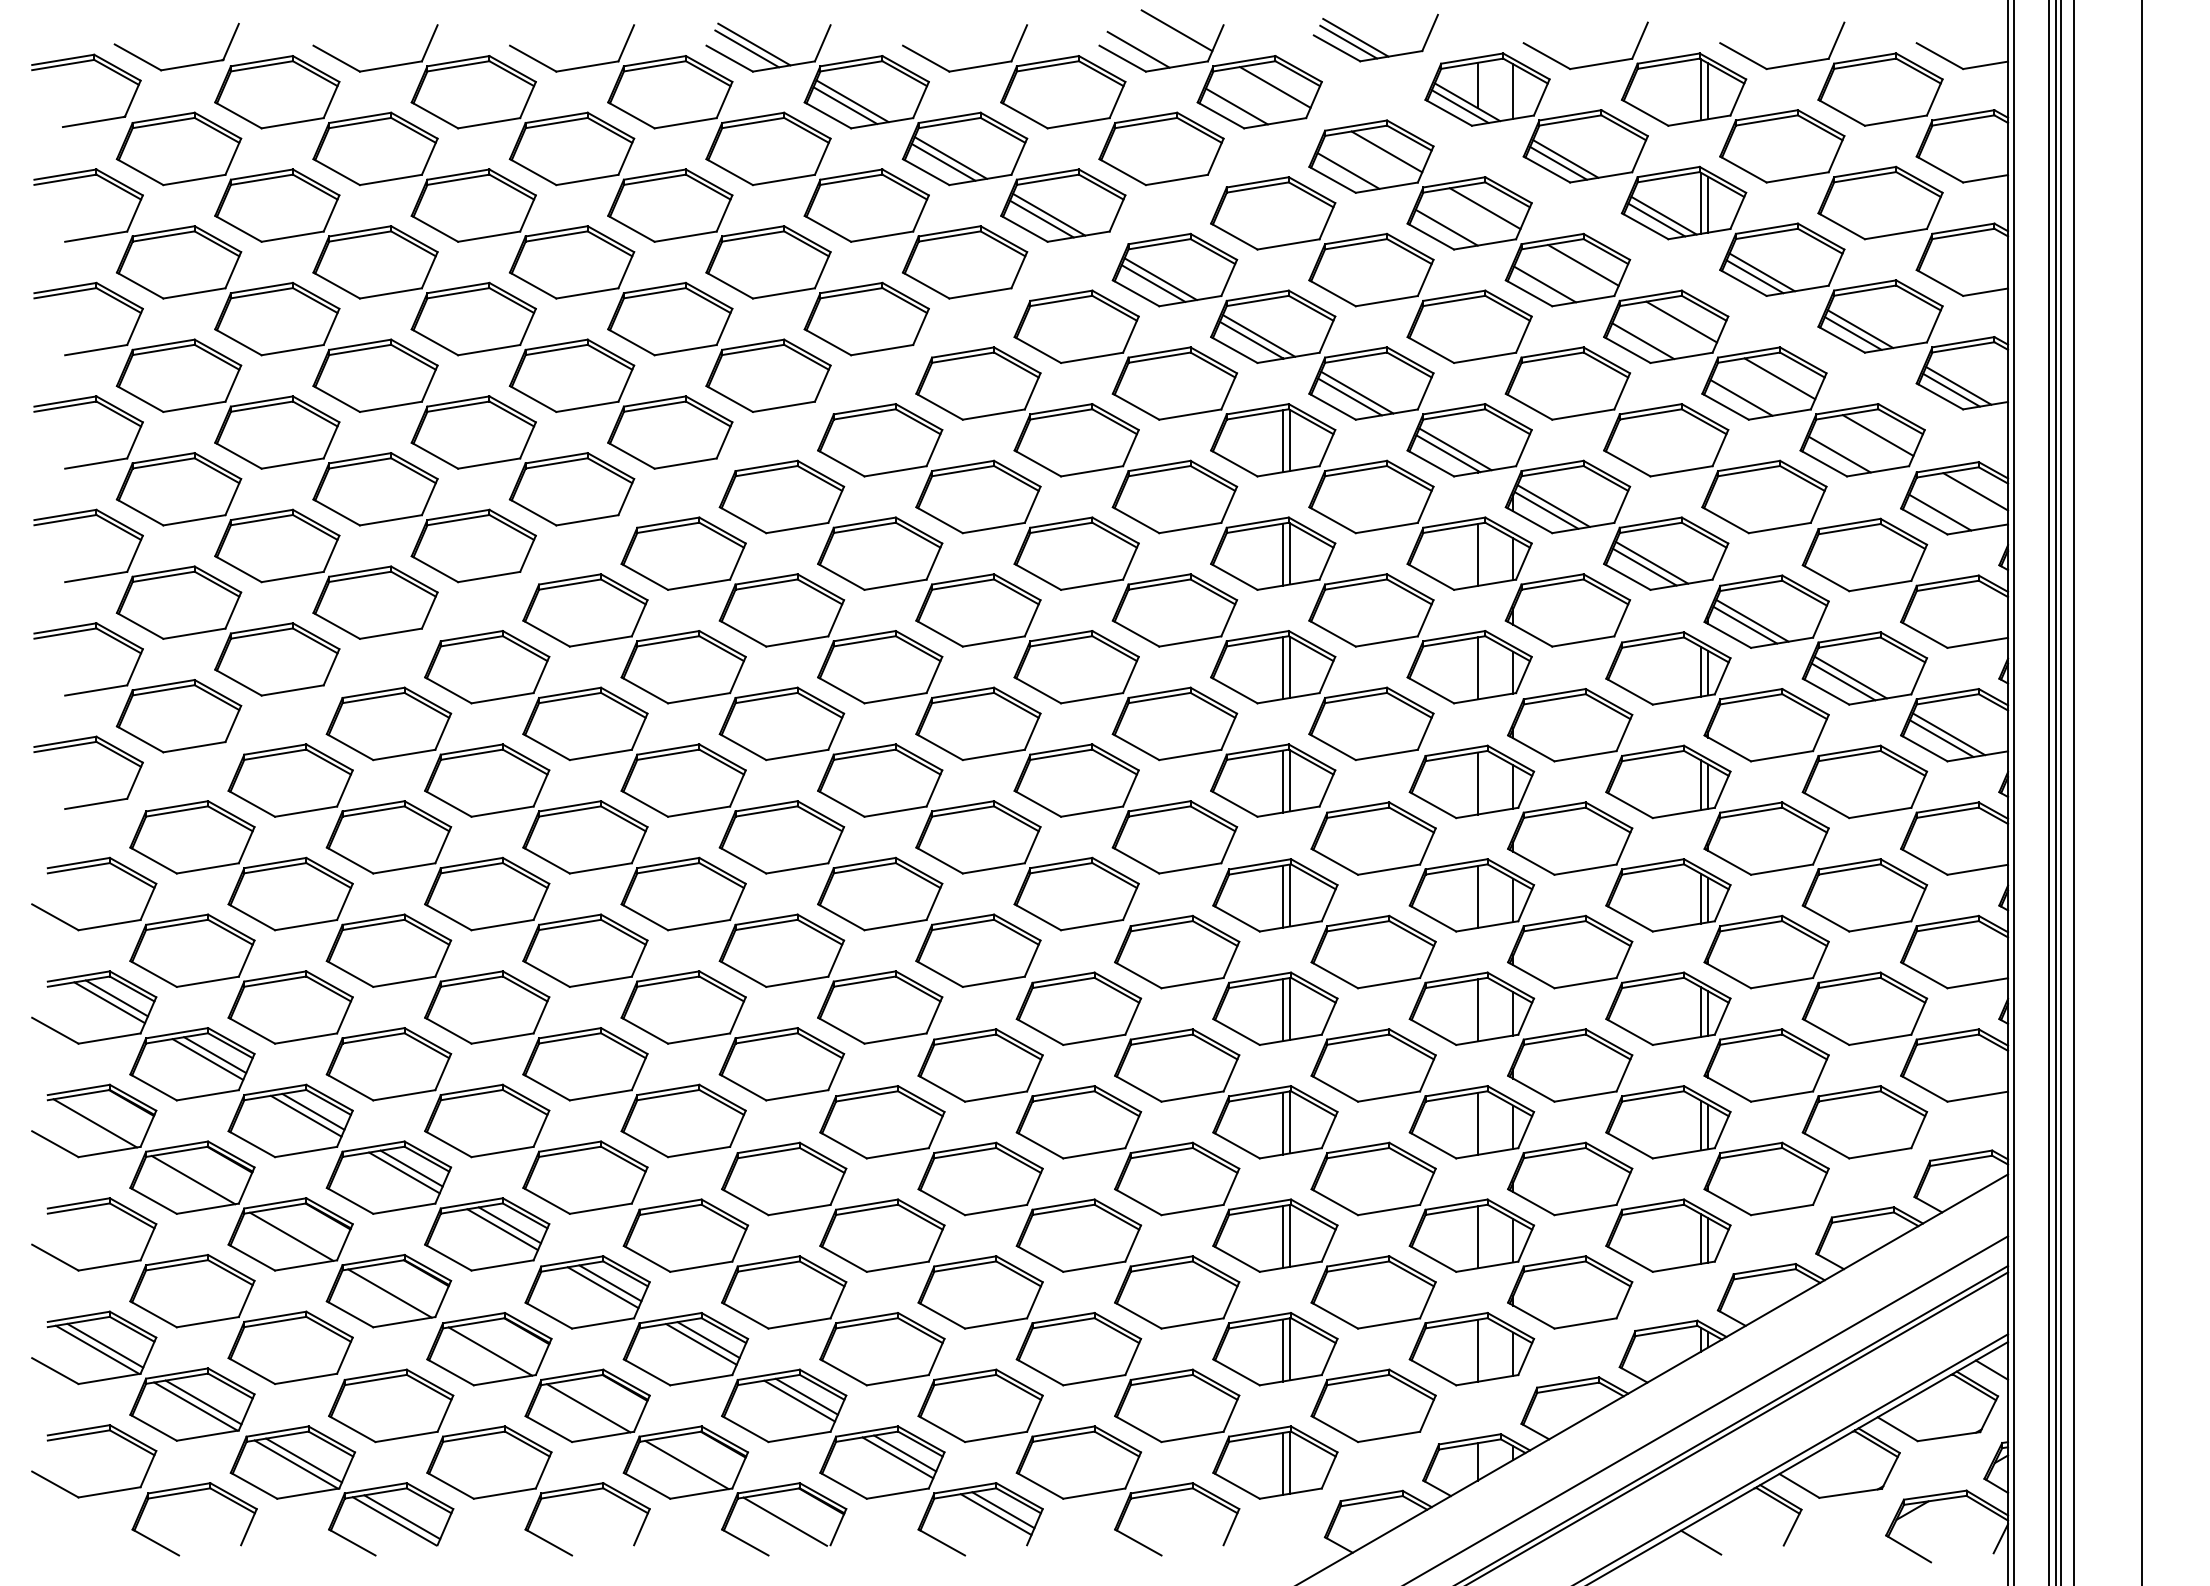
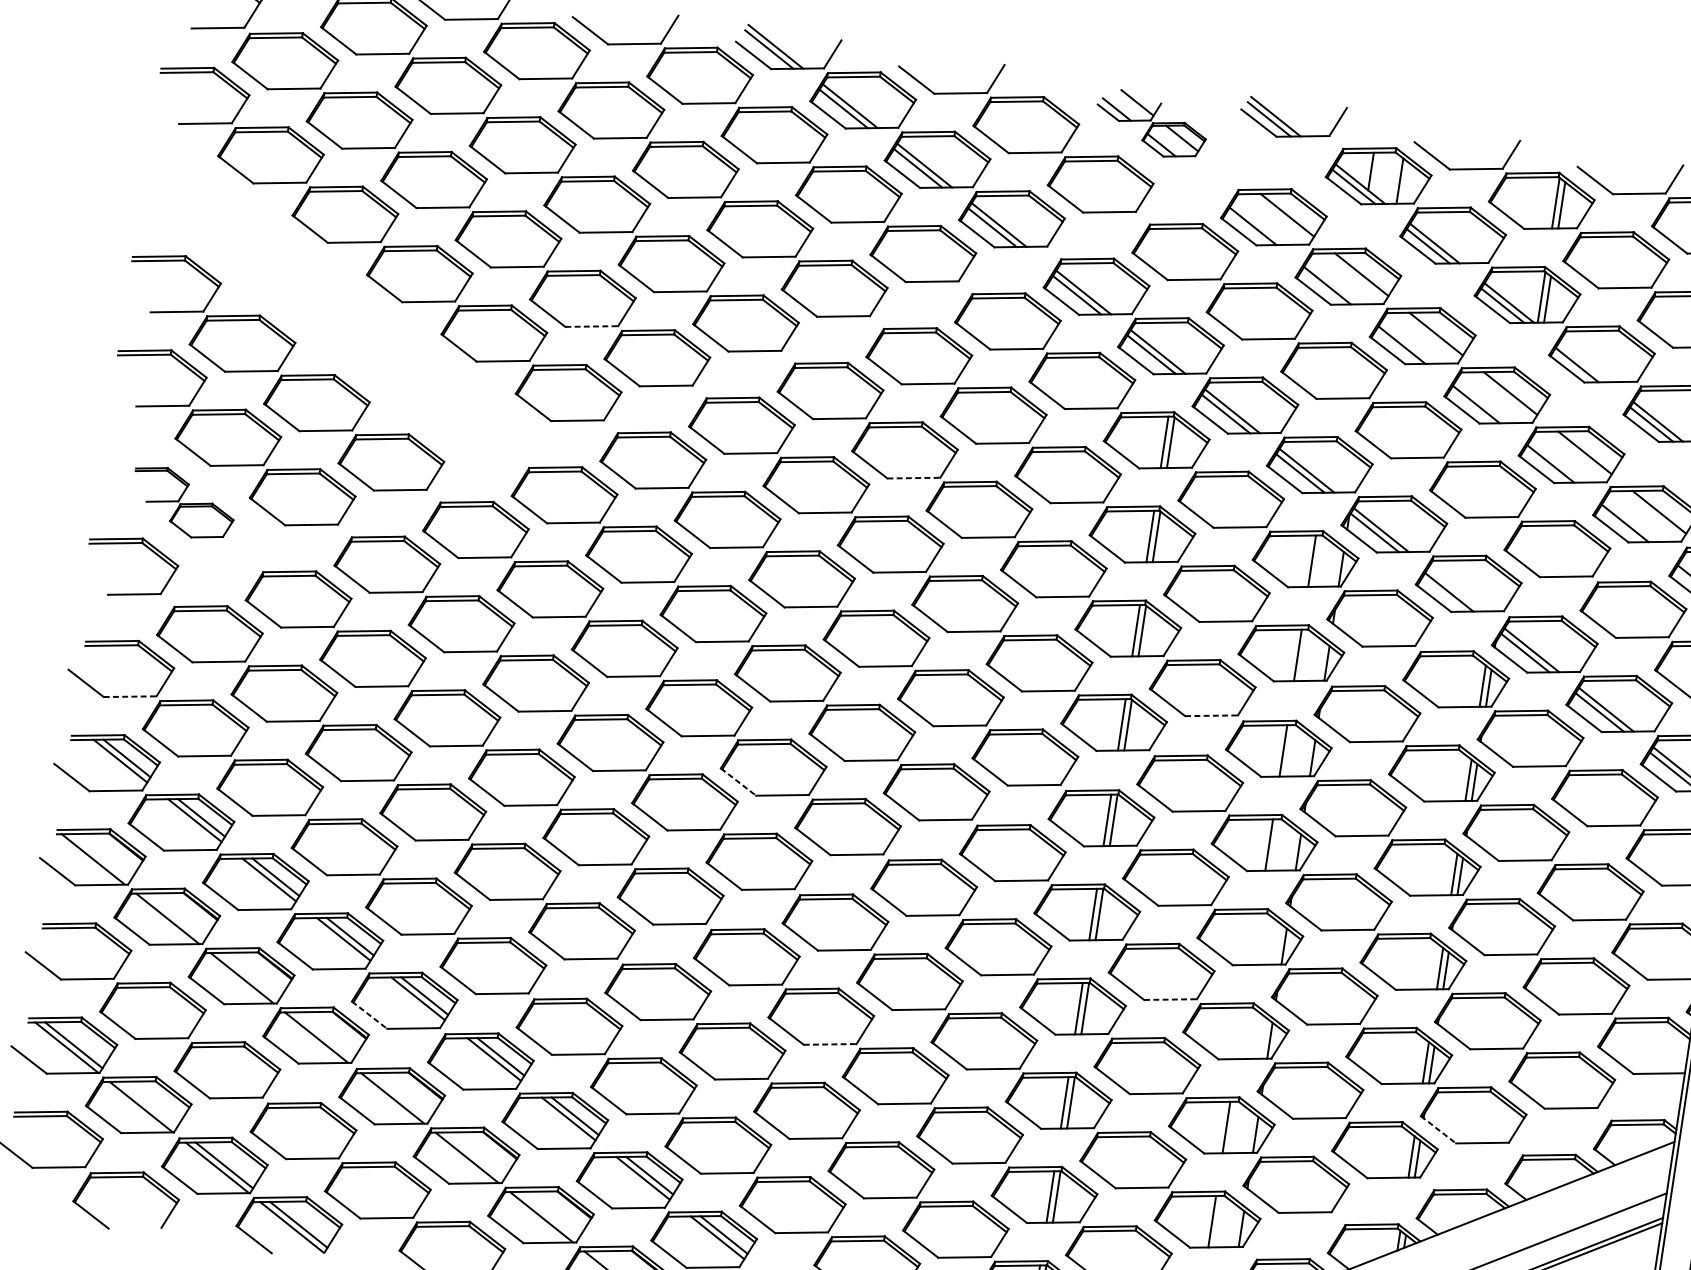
part: (1210, 69) -> (1151, 124), size x0.6
line: (1761, 272) -> (1583, 362), removed
line: (587, 406) -> (591, 326), solid -> dashed
part: (284, 432) -> (337, 309), removed
line: (994, 527) -> (914, 477), solid -> dashed
line: (1651, 562) -> (1455, 589), removed
part: (137, 687) -> (183, 503), size x0.6
line: (1387, 754) -> (1212, 715), solid -> dashed
line: (841, 917) -> (738, 782), solid -> dashed
line: (110, 925) -> (130, 697), solid -> dashed
line: (1477, 1010) -> (1254, 939), removed
line: (1389, 1096) -> (1170, 999), solid -> dashed
line: (1477, 1123) -> (1240, 1033), removed
line: (1727, 1202) -> (1438, 1130), solid -> dashed
line: (996, 1209) -> (830, 1044), solid -> dashed
line: (448, 1257) -> (369, 1015), solid -> dashed
line: (203, 1402) -> (148, 1104), removed

